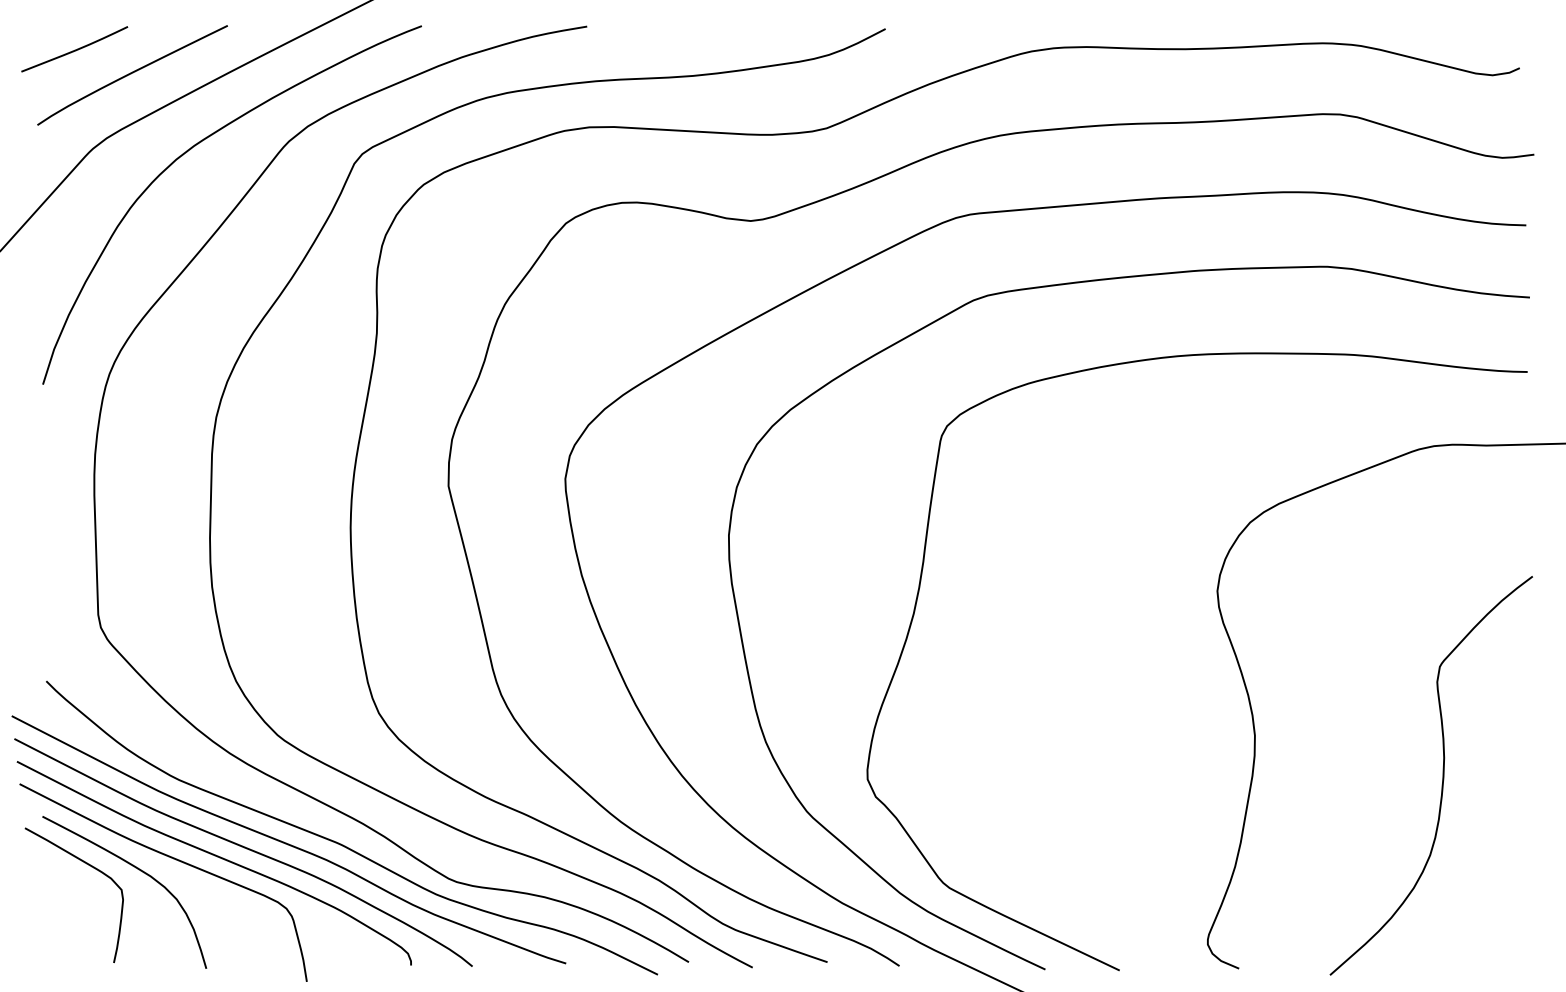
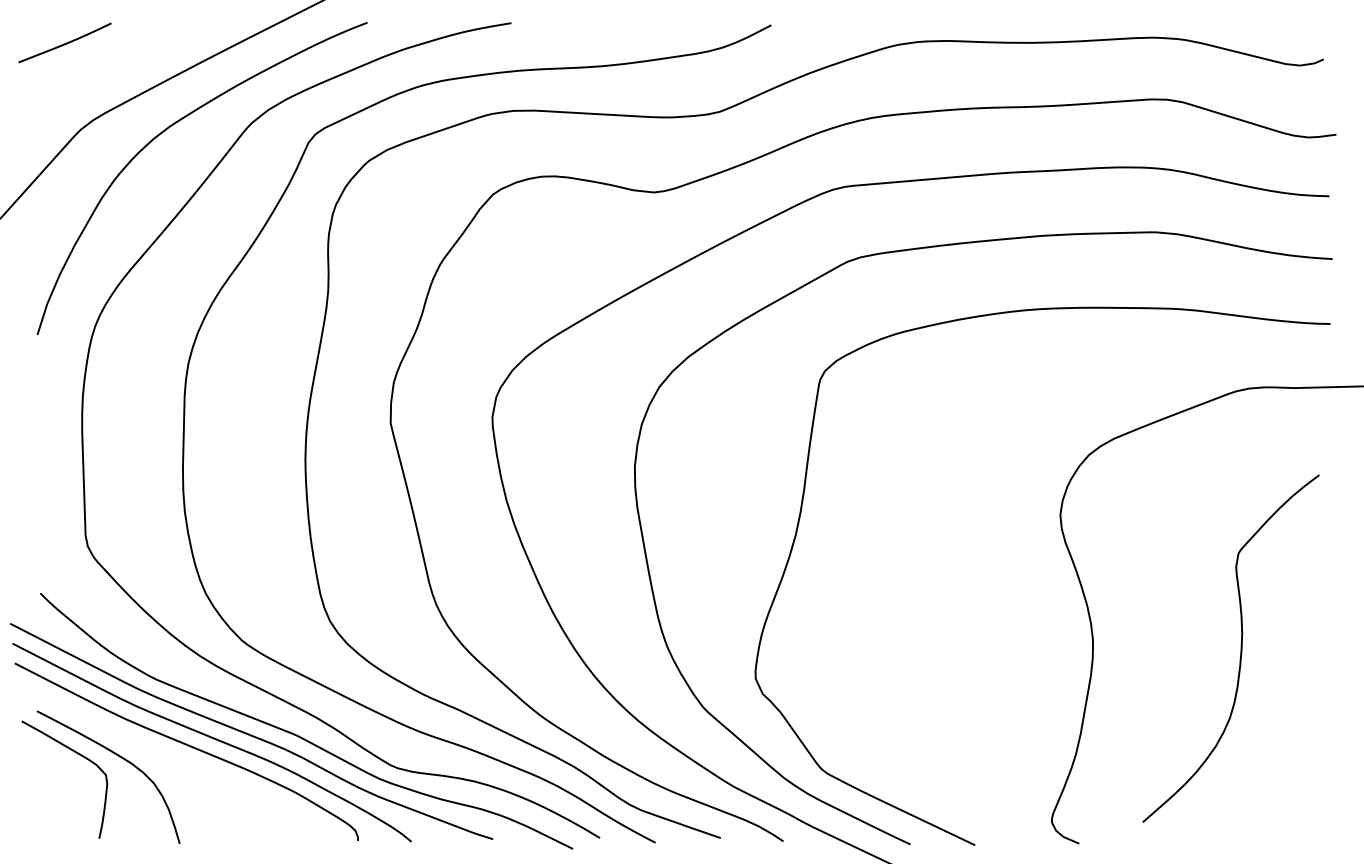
curve: (131, 74) -> (114, 64), removed
curve: (1442, 775) -> (1240, 648), moved
curve: (173, 859) -> (151, 748), removed

